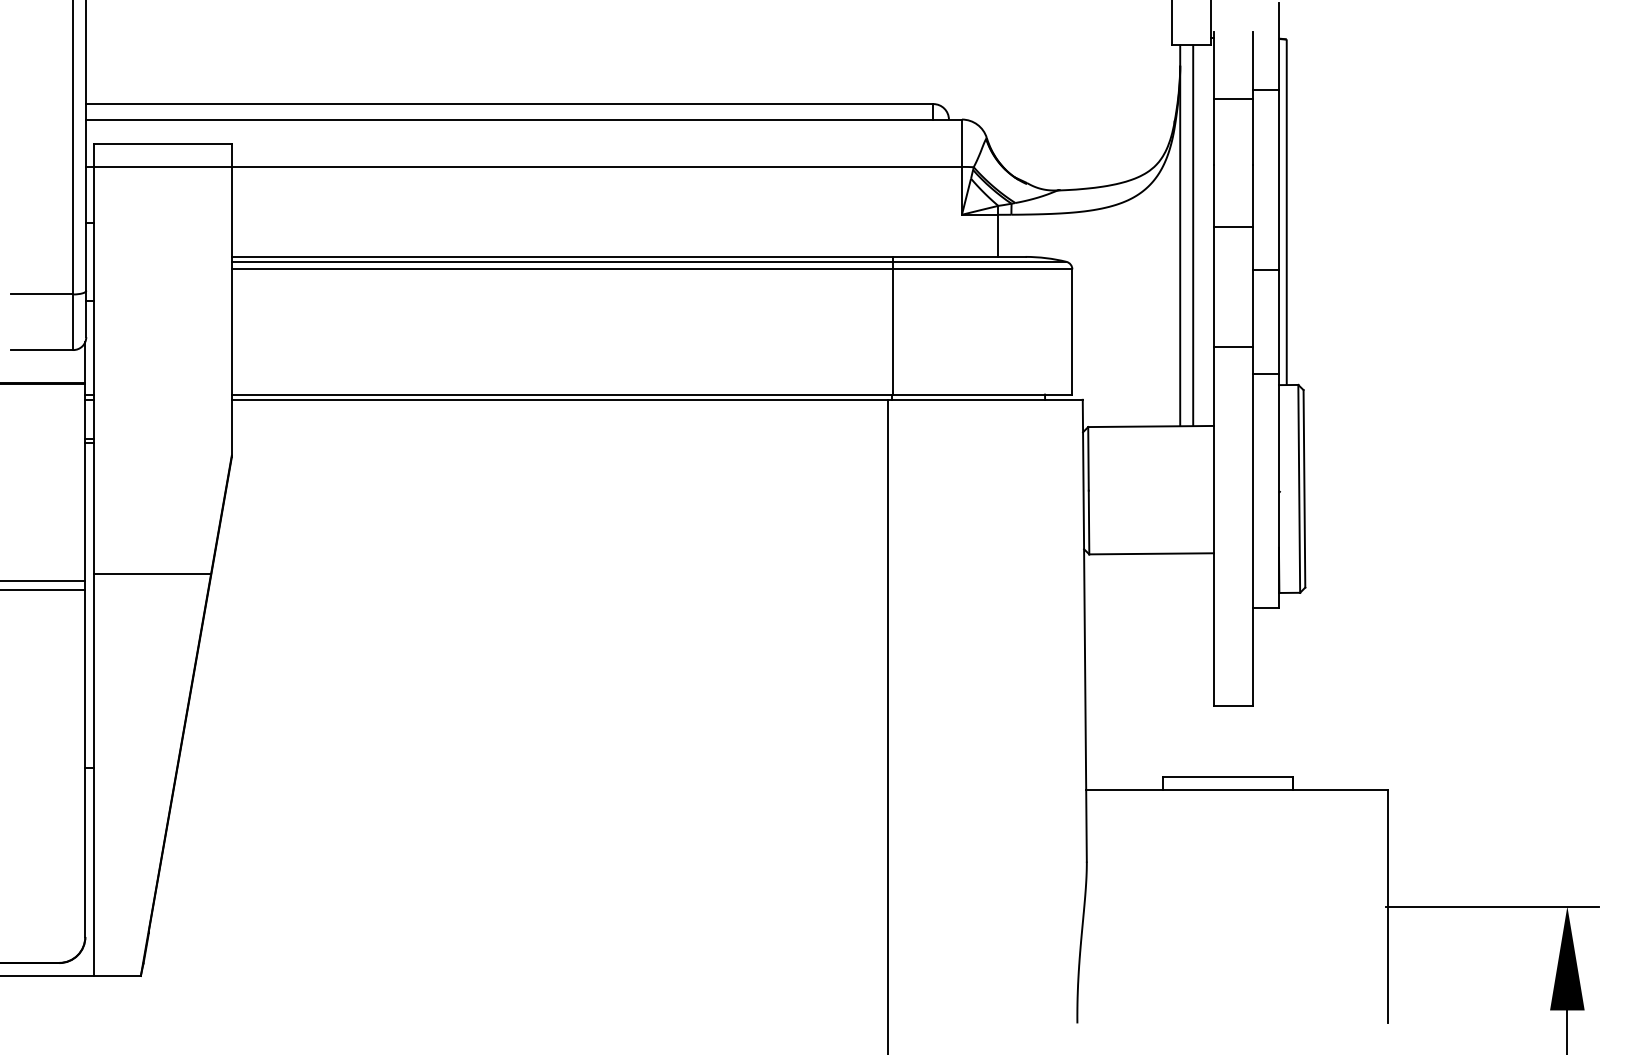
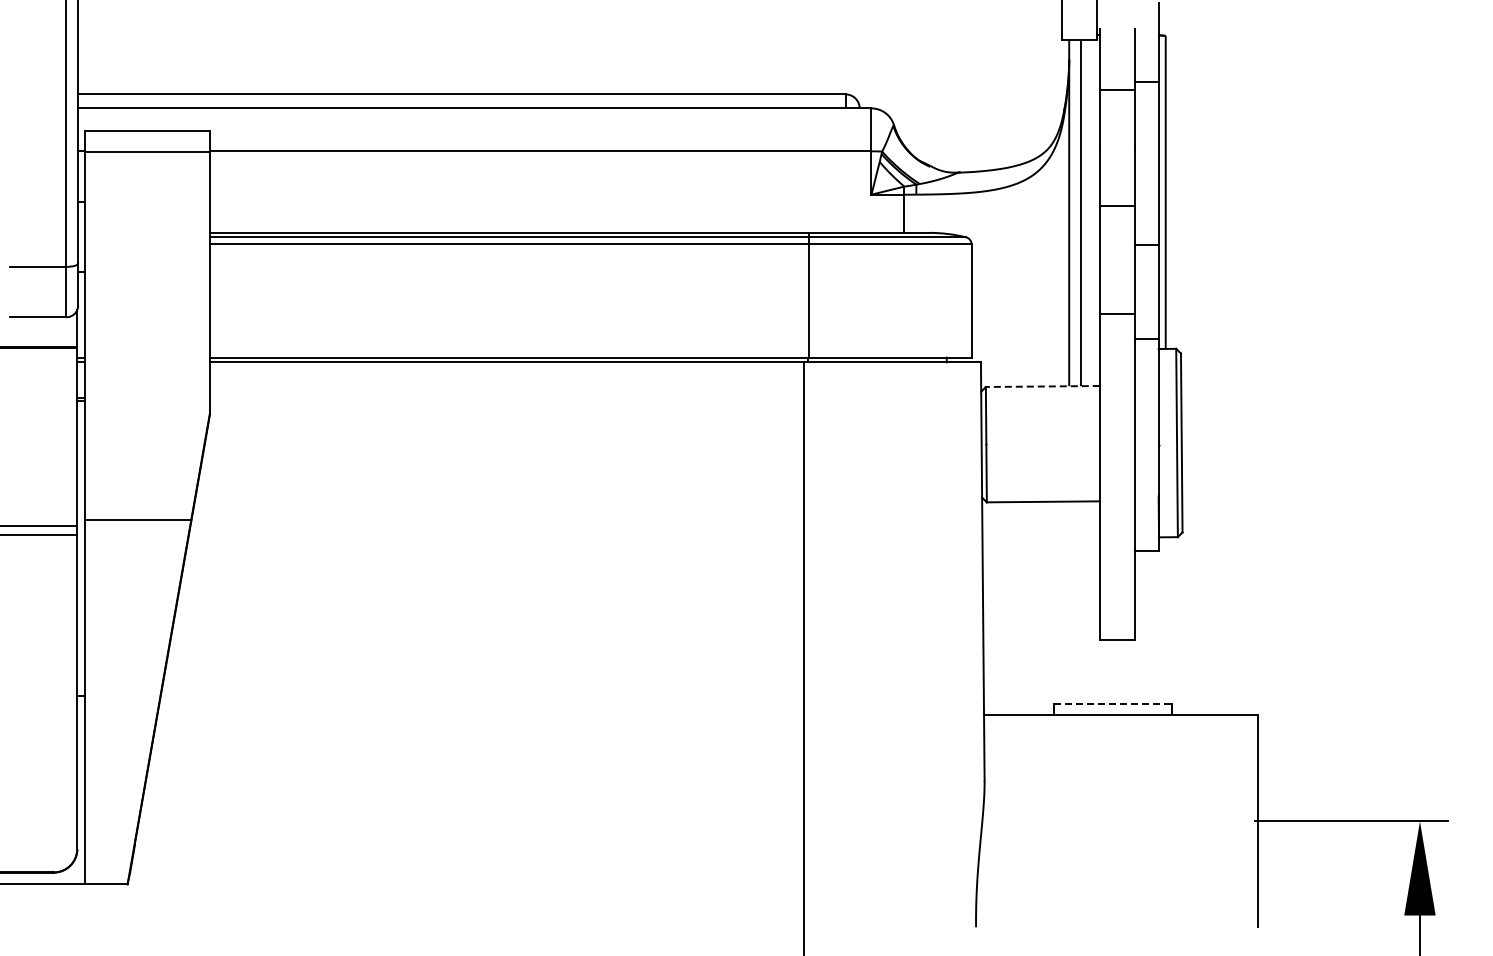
line: (1150, 426) -> (1042, 386), solid -> dashed
line: (1227, 776) -> (1112, 703), solid -> dashed

